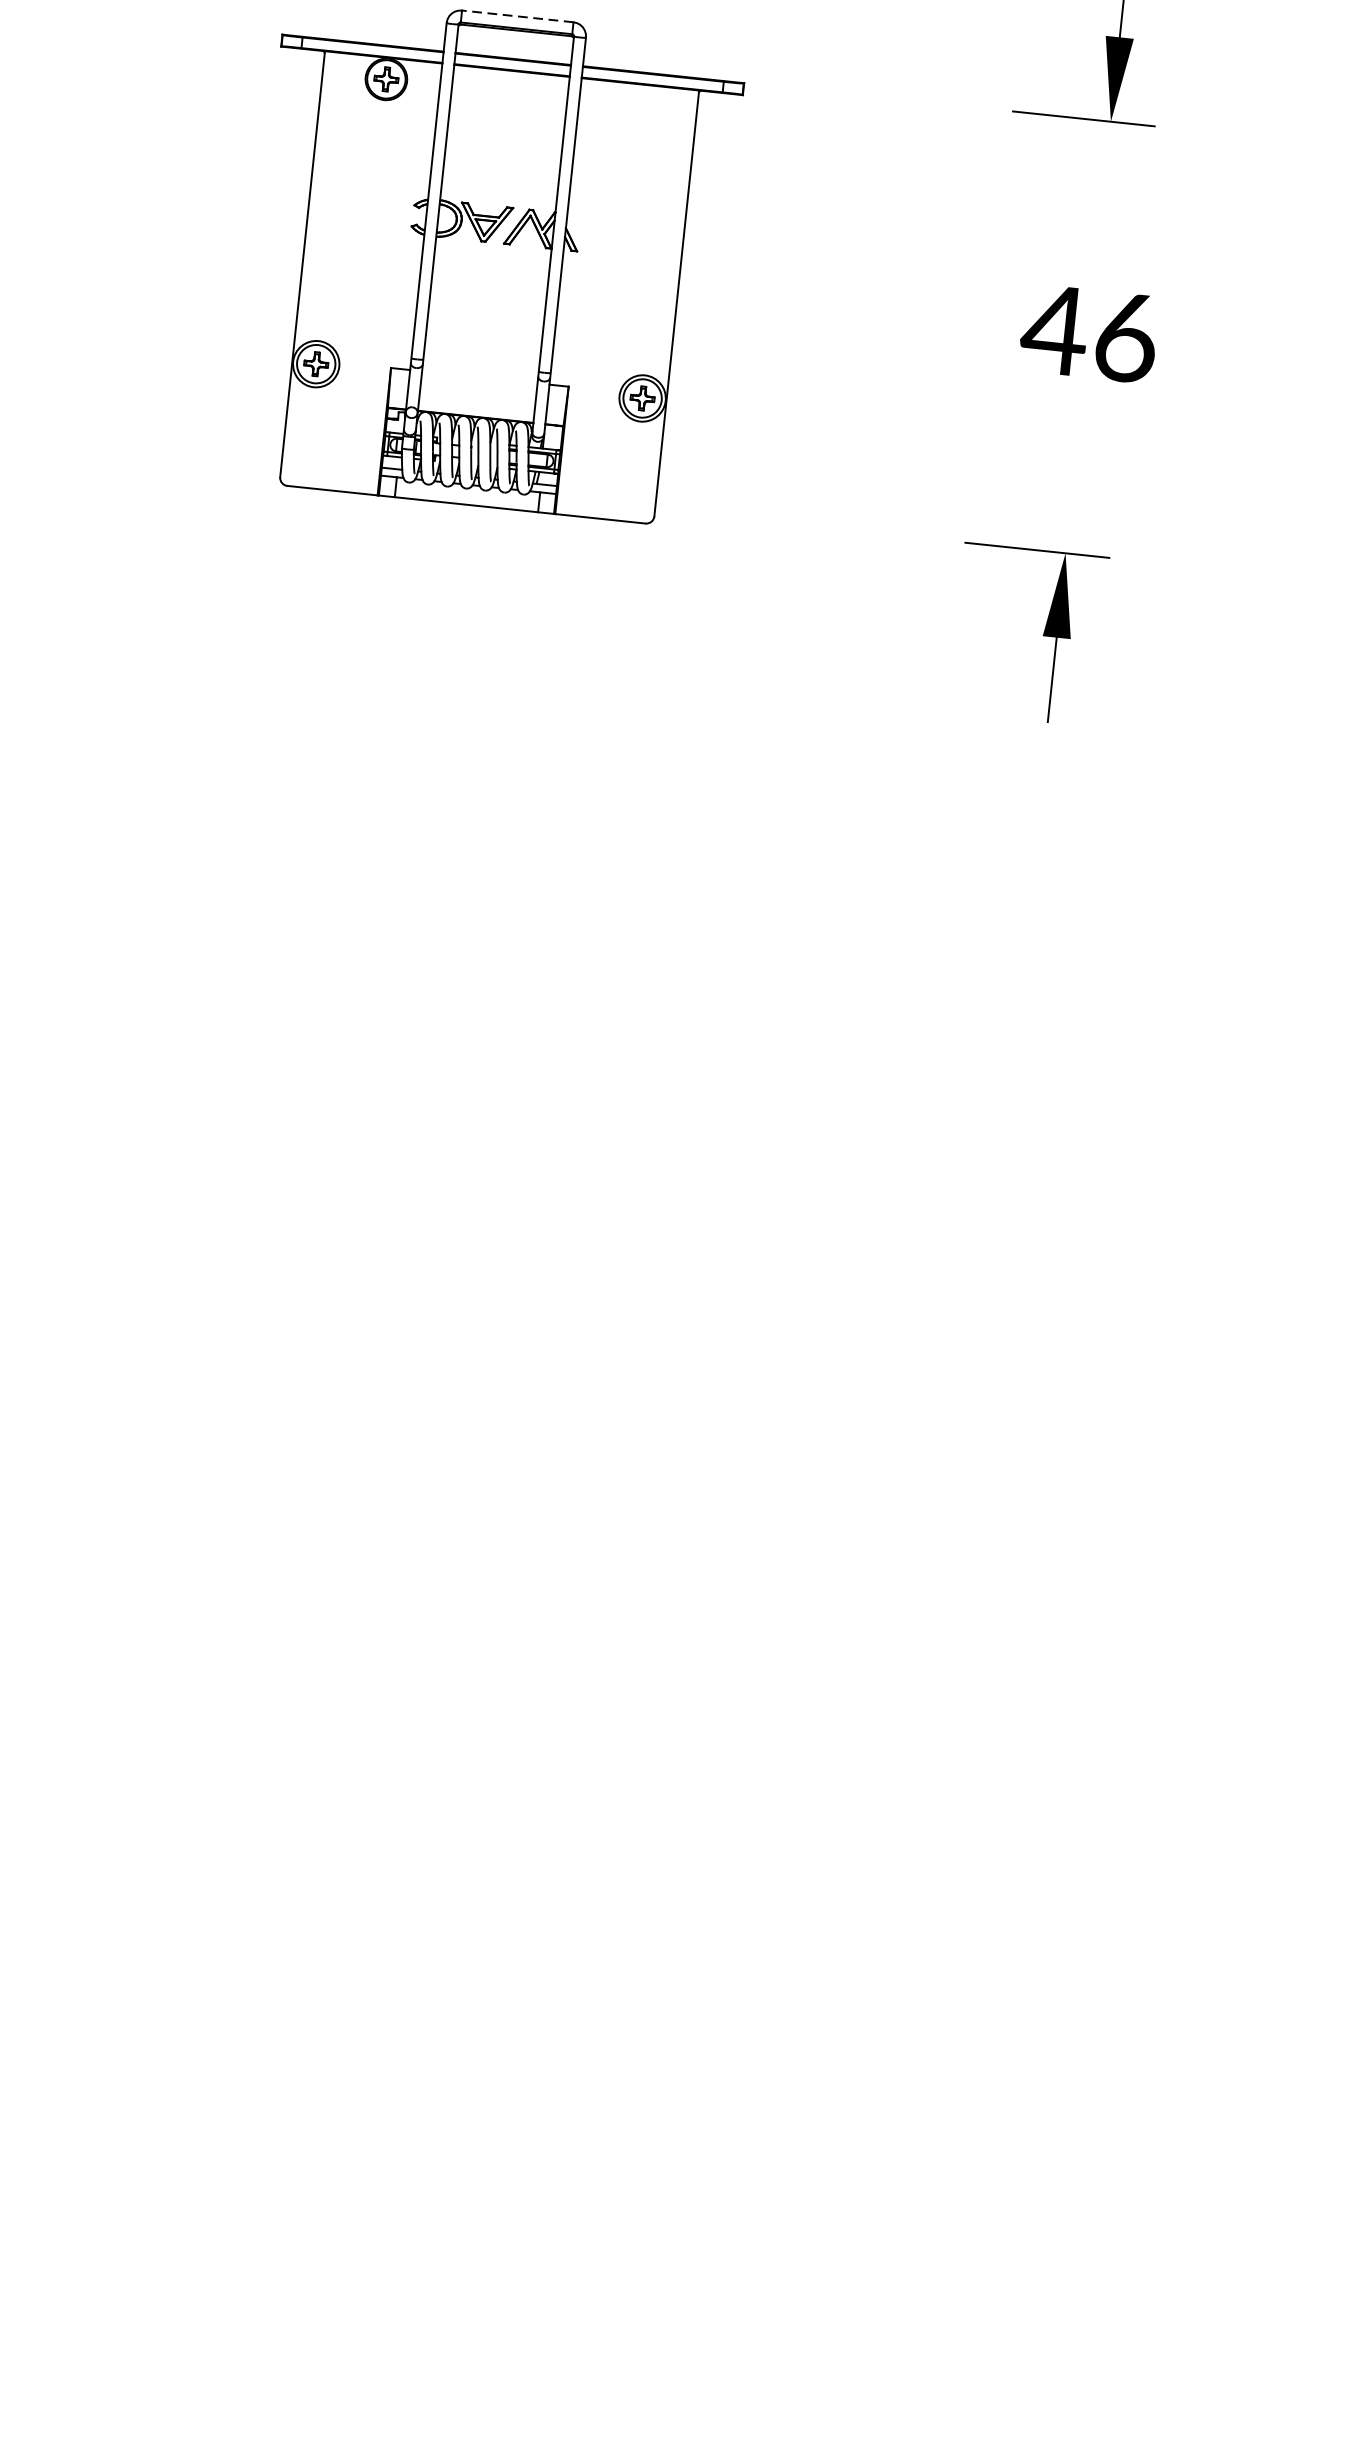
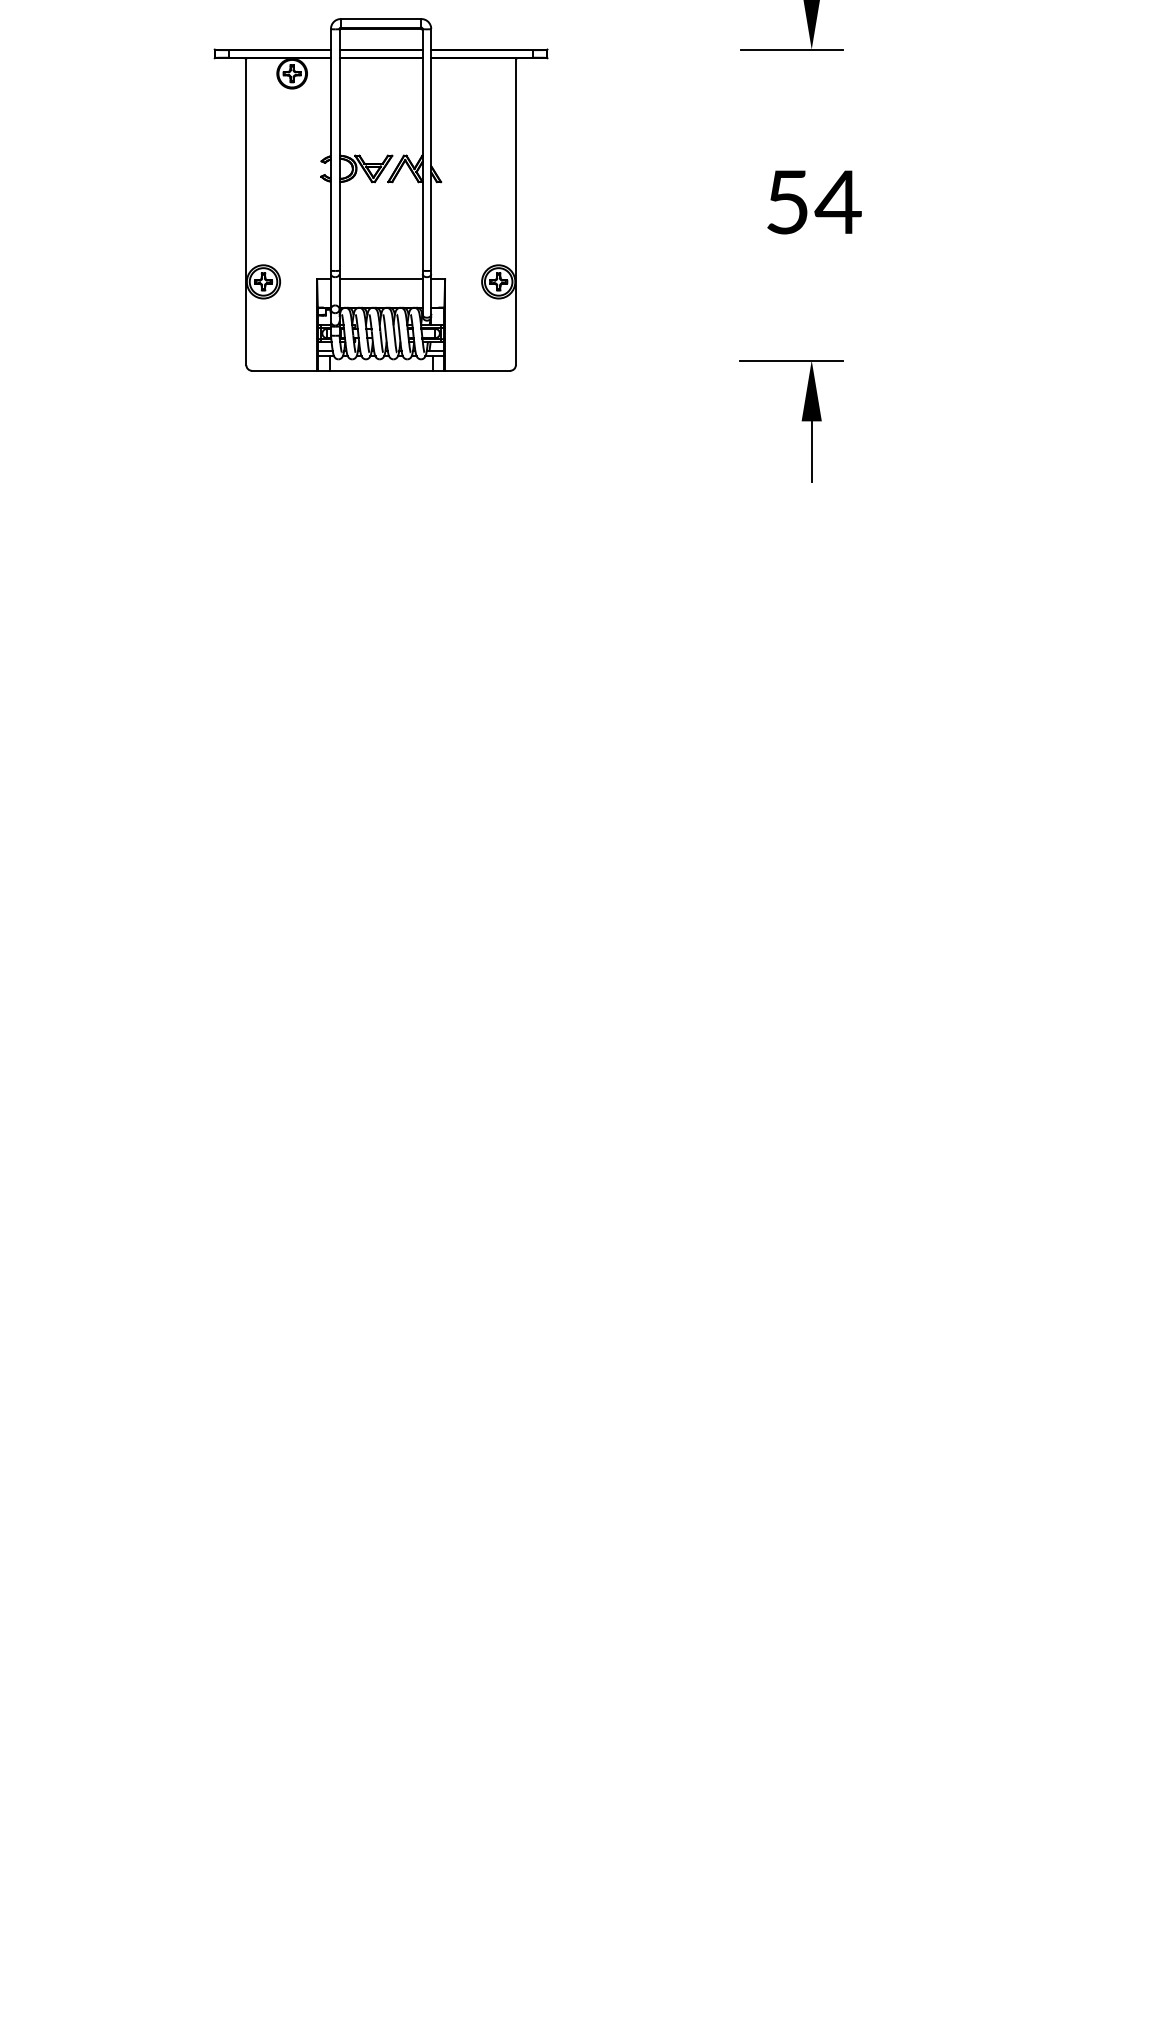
line: (516, 15) -> (380, 18), dashed -> solid
text: (1089, 334) -> (812, 202), 46 -> 54
line: (478, 377) -> (380, 279), added

